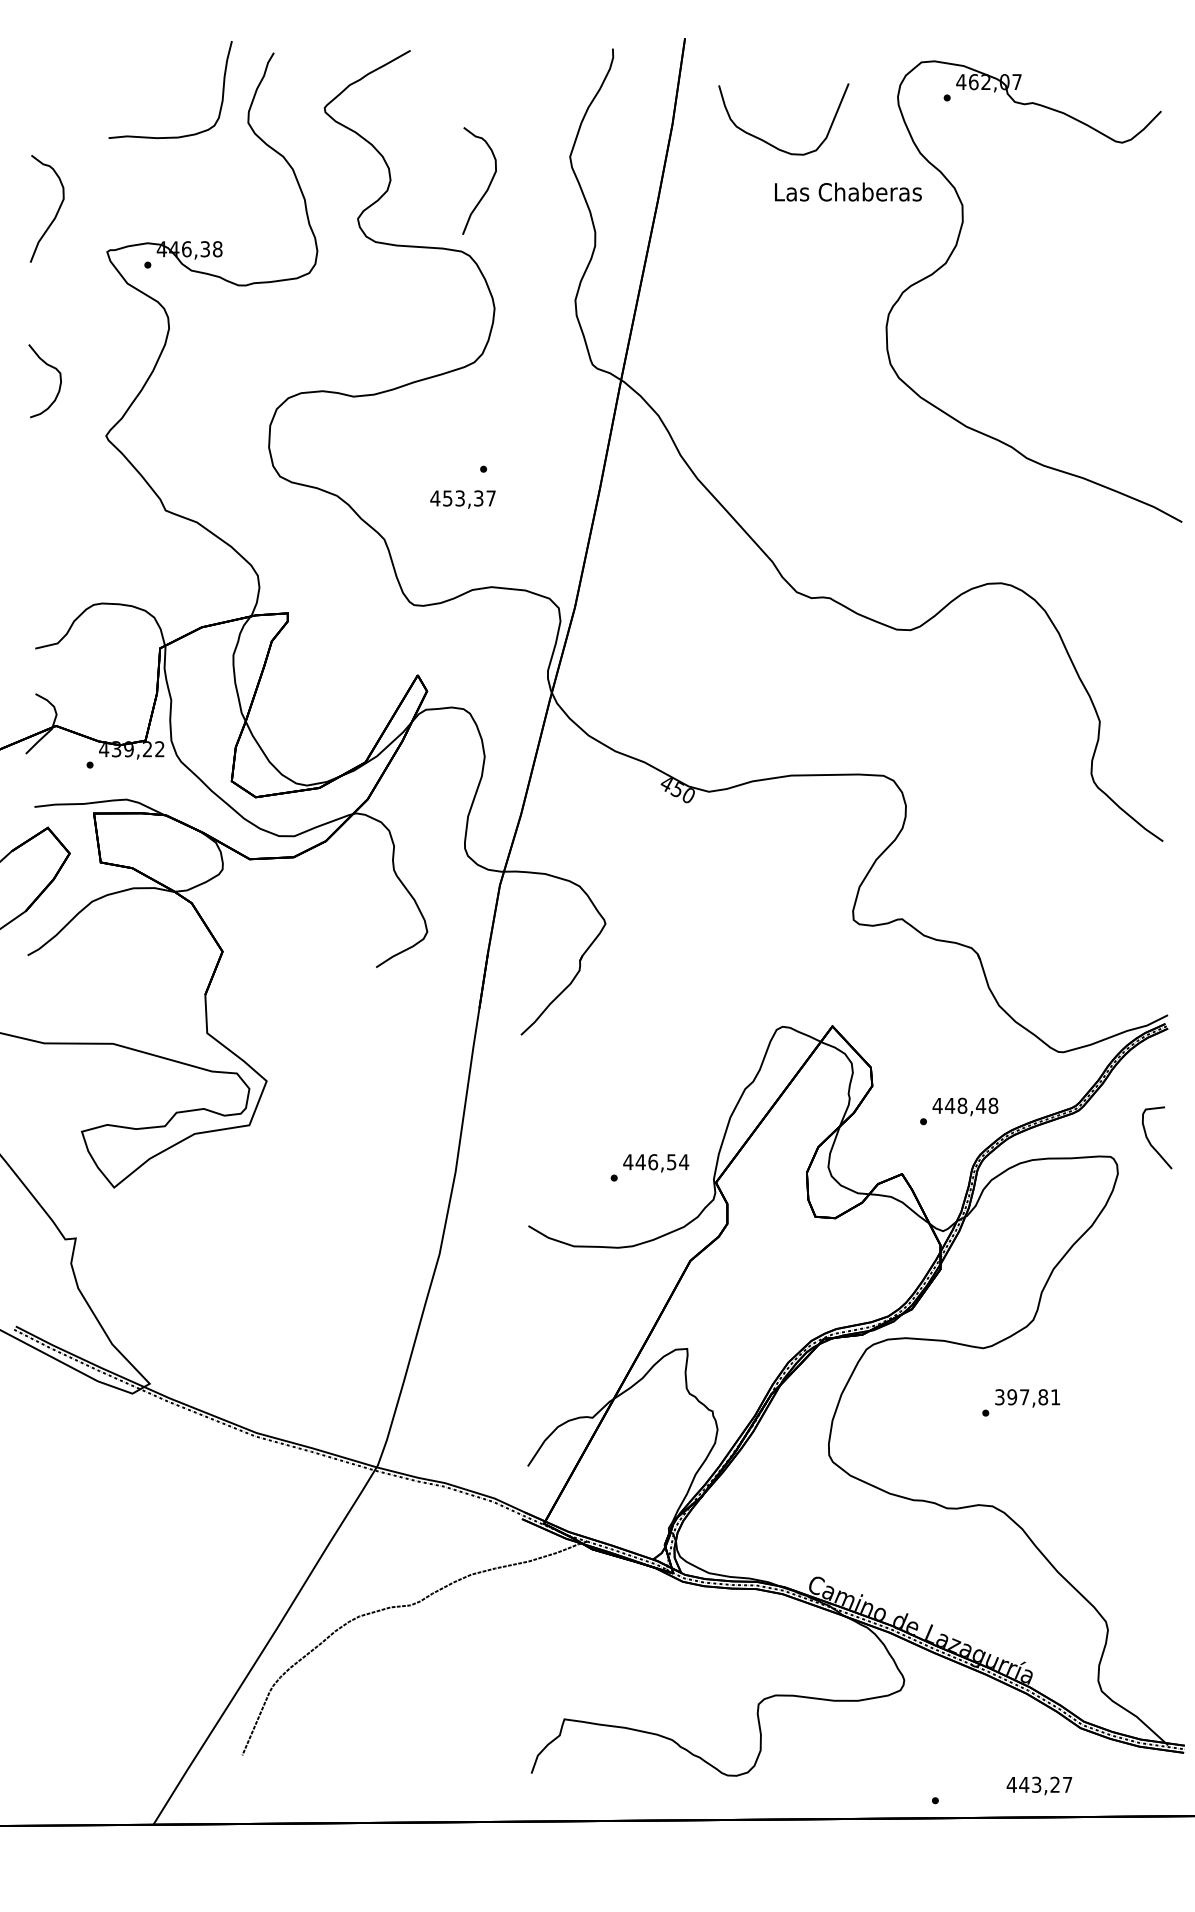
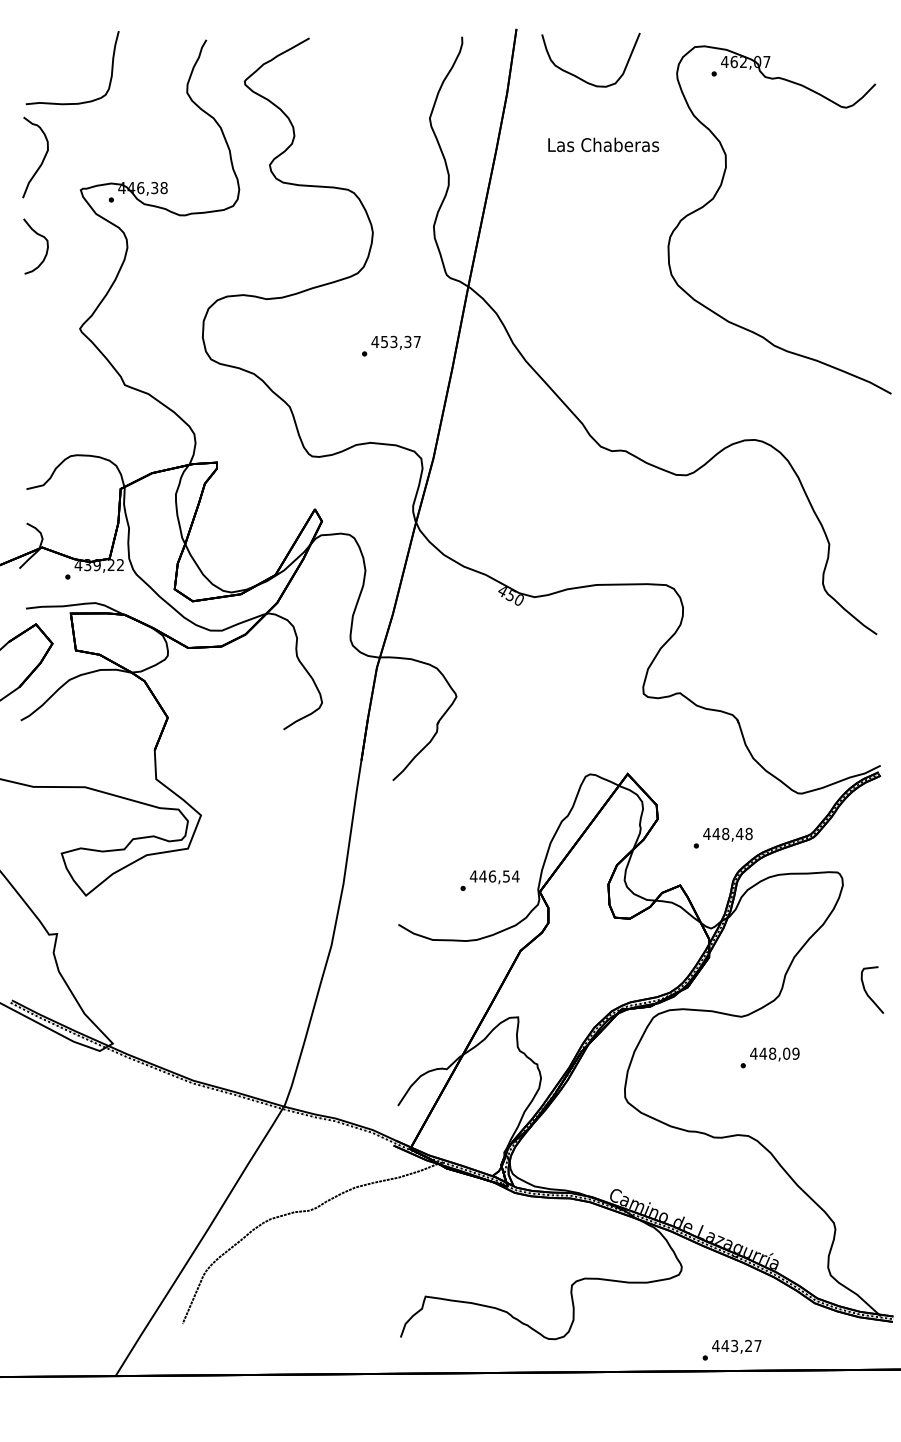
curve: (177, 135) -> (77, 102), moved
curve: (769, 142) -> (580, 77), moved
curve: (487, 186) -> (367, 140), removed
text: (848, 191) -> (603, 144), moved
curve: (51, 367) -> (40, 236), moved
text: (462, 499) -> (395, 342), moved
curve: (1150, 1140) -> (867, 992), moved
text: (1027, 1396) -> (774, 1053), 397,81 -> 448,09
text: (1039, 1785) -> (736, 1346), moved

